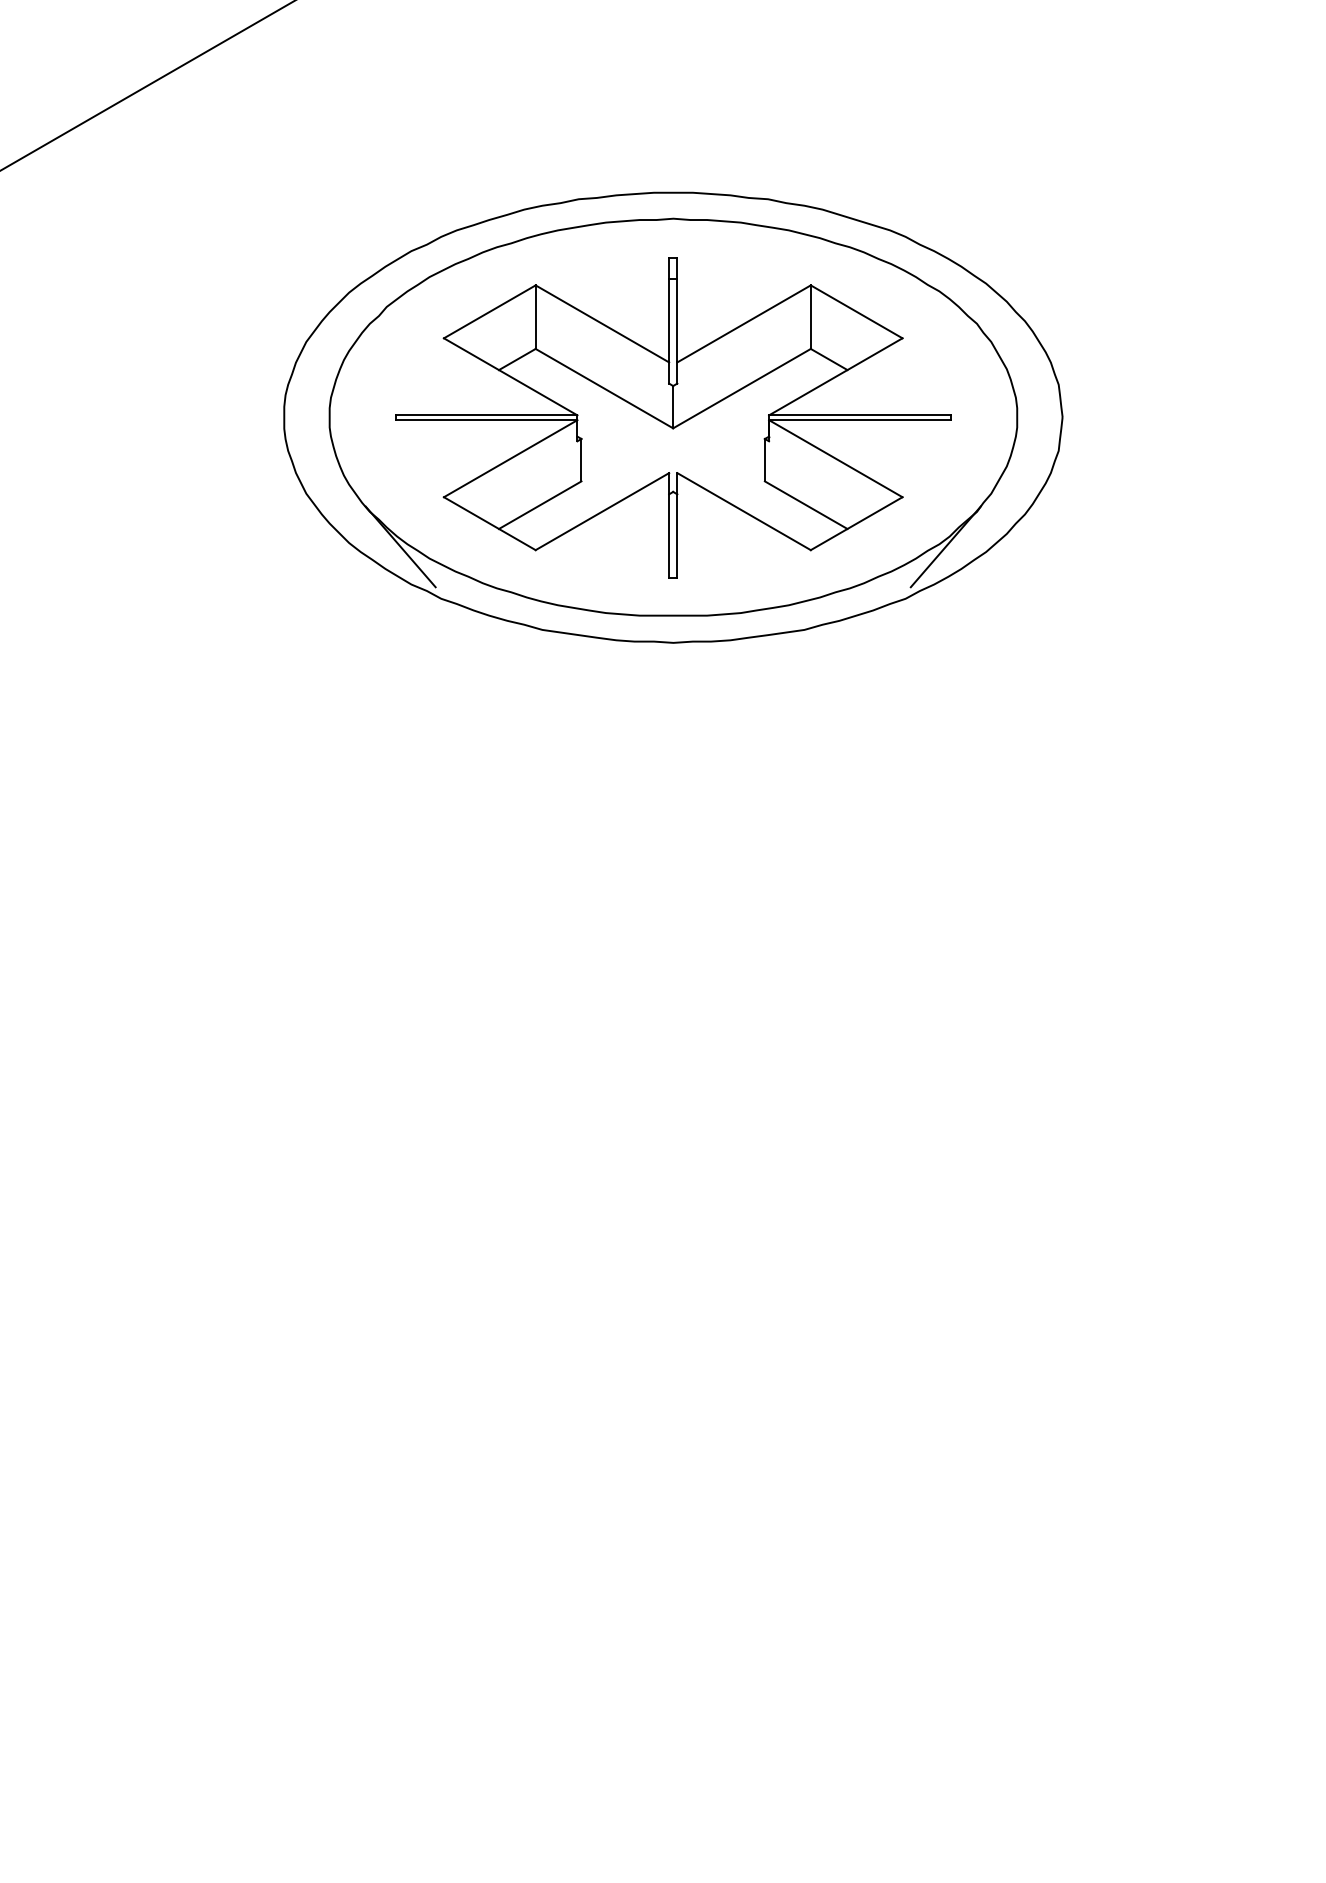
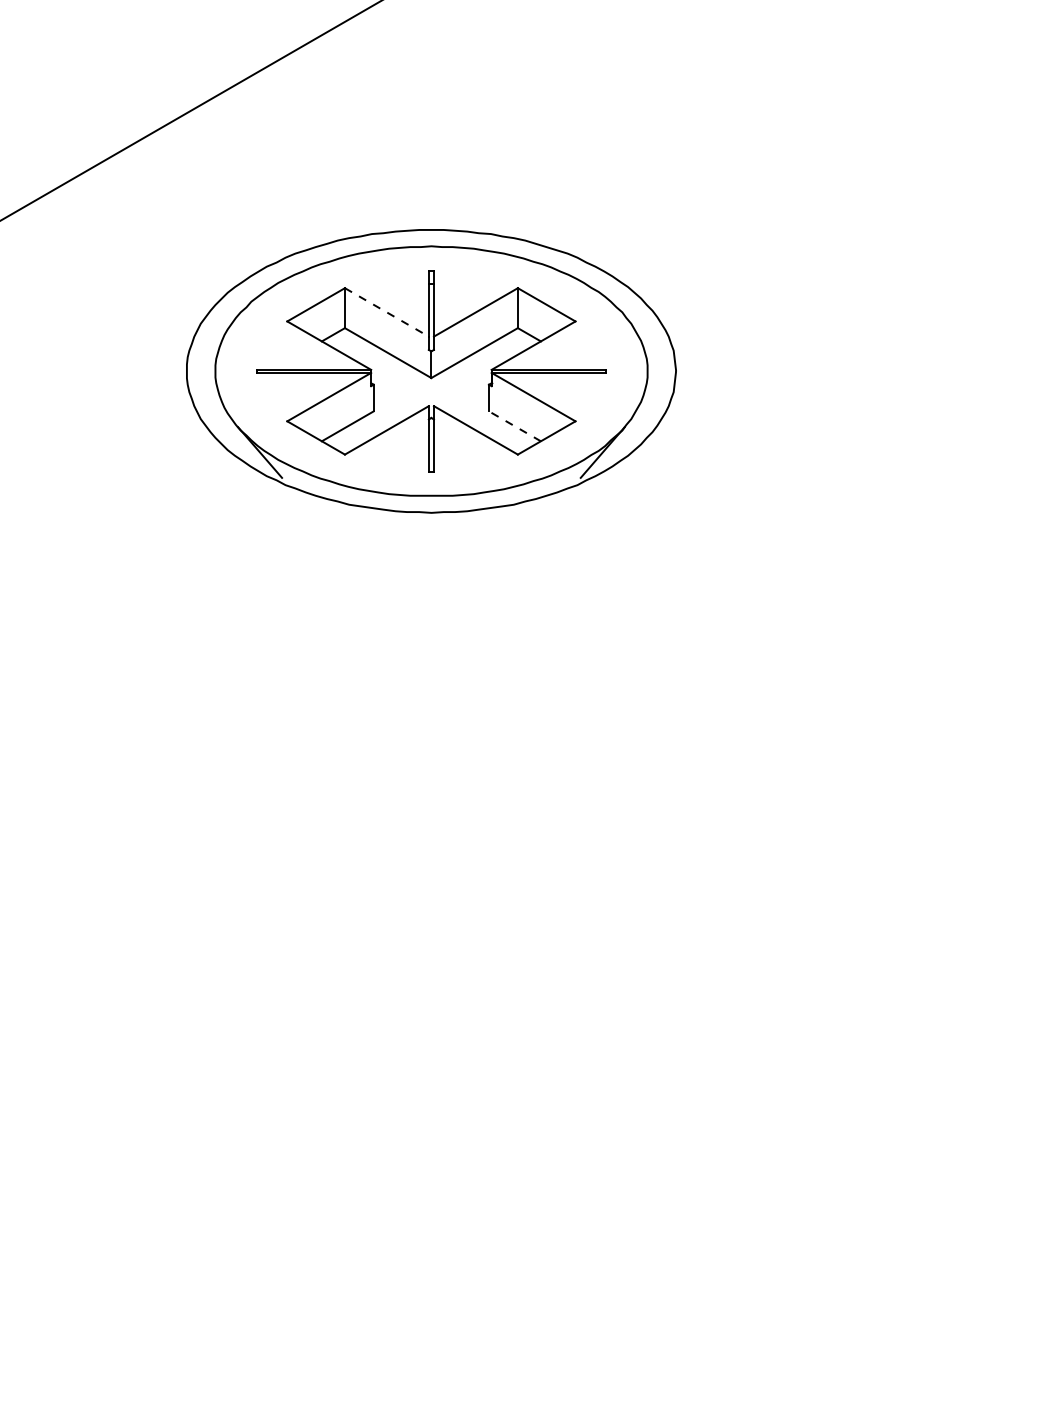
line: (603, 324) -> (387, 312), solid -> dashed
line: (805, 505) -> (514, 426), solid -> dashed

